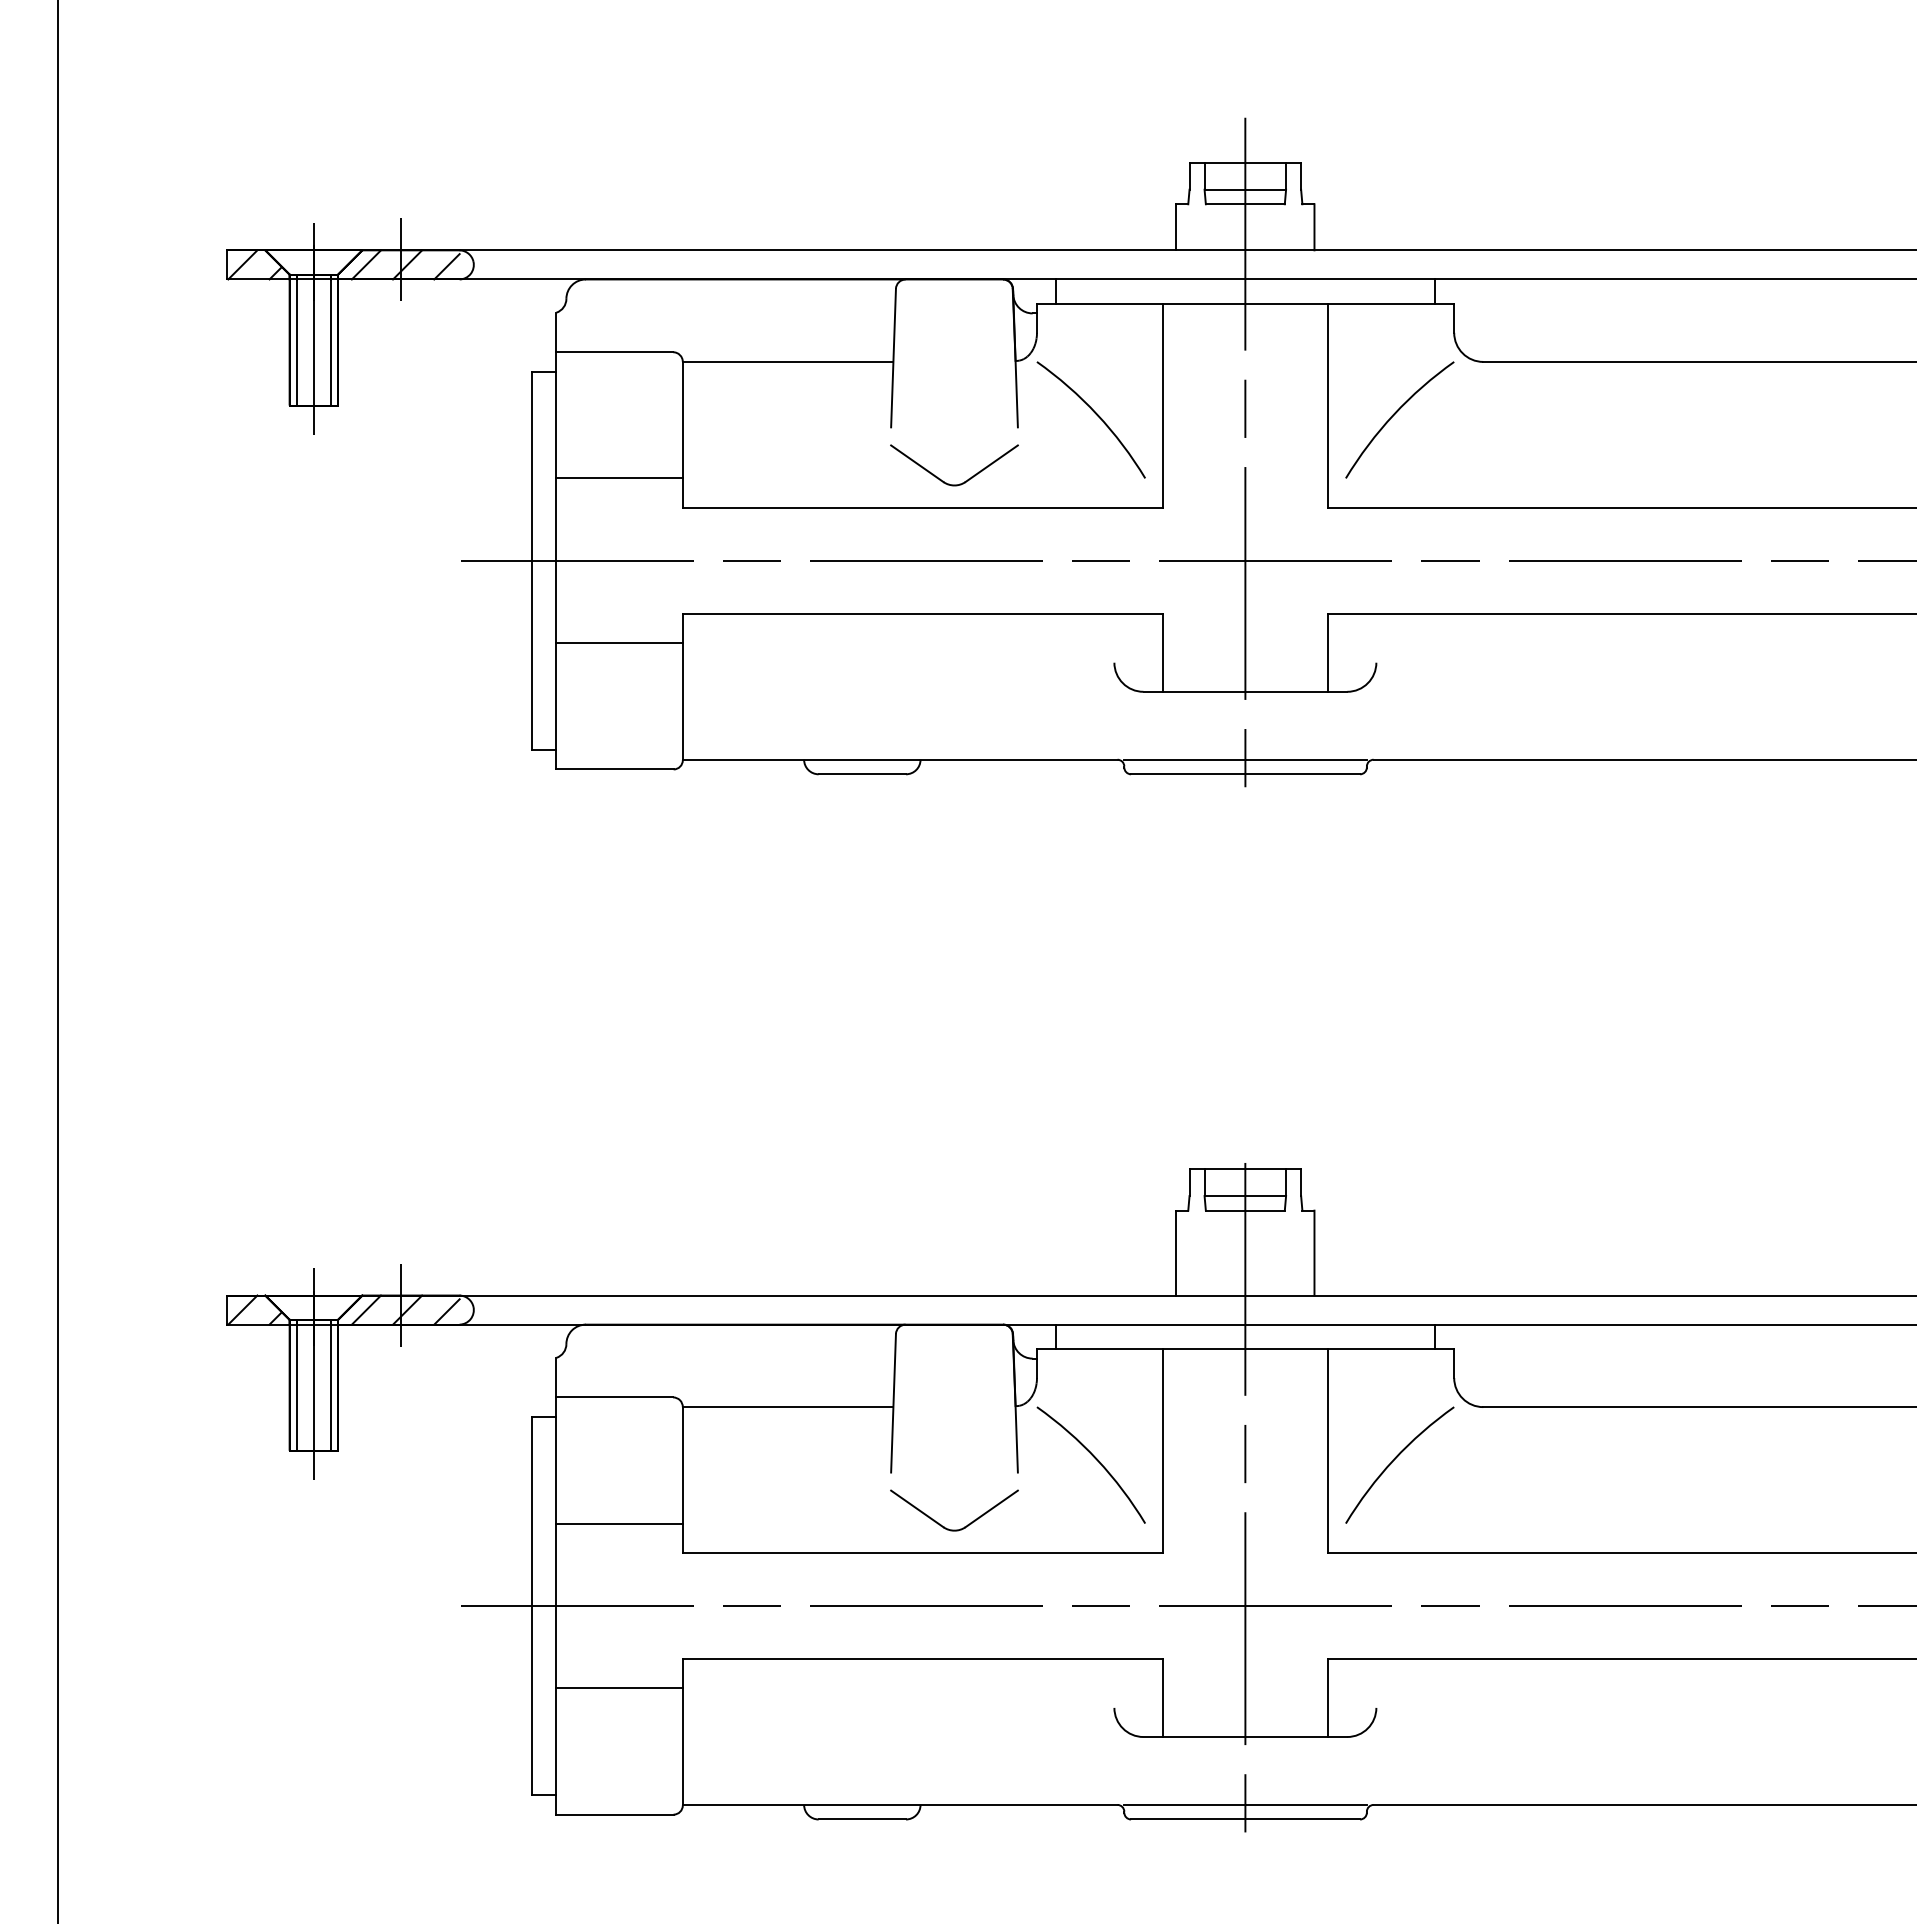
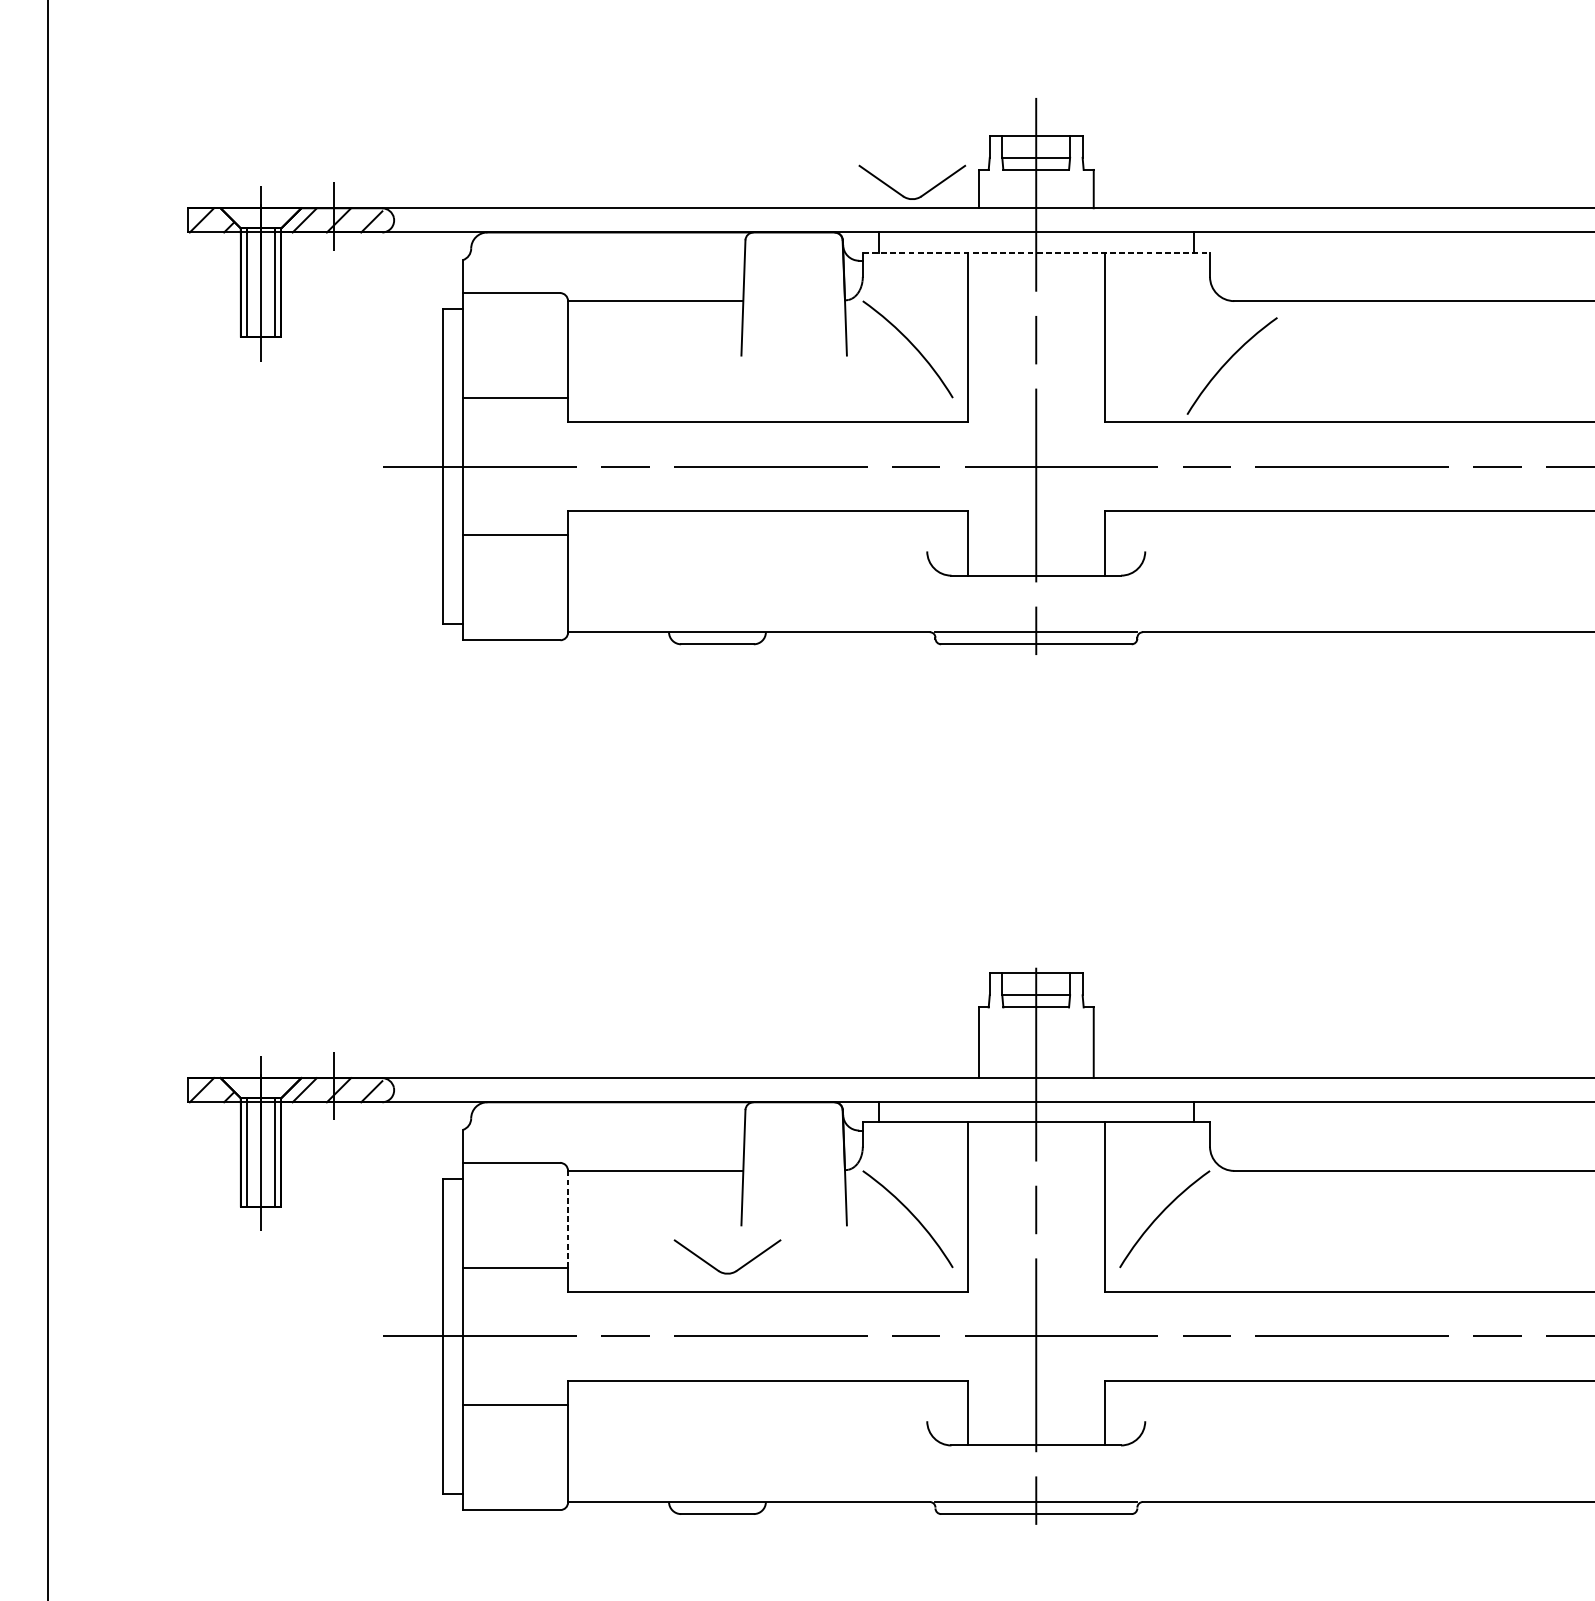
line: (1245, 303) -> (1036, 252), solid -> dashed
arc: (1395, 414) -> (1228, 361), moved
part: (943, 480) -> (903, 195), moved
line: (682, 1464) -> (567, 1218), solid -> dashed
part: (946, 1527) -> (720, 1271), moved

